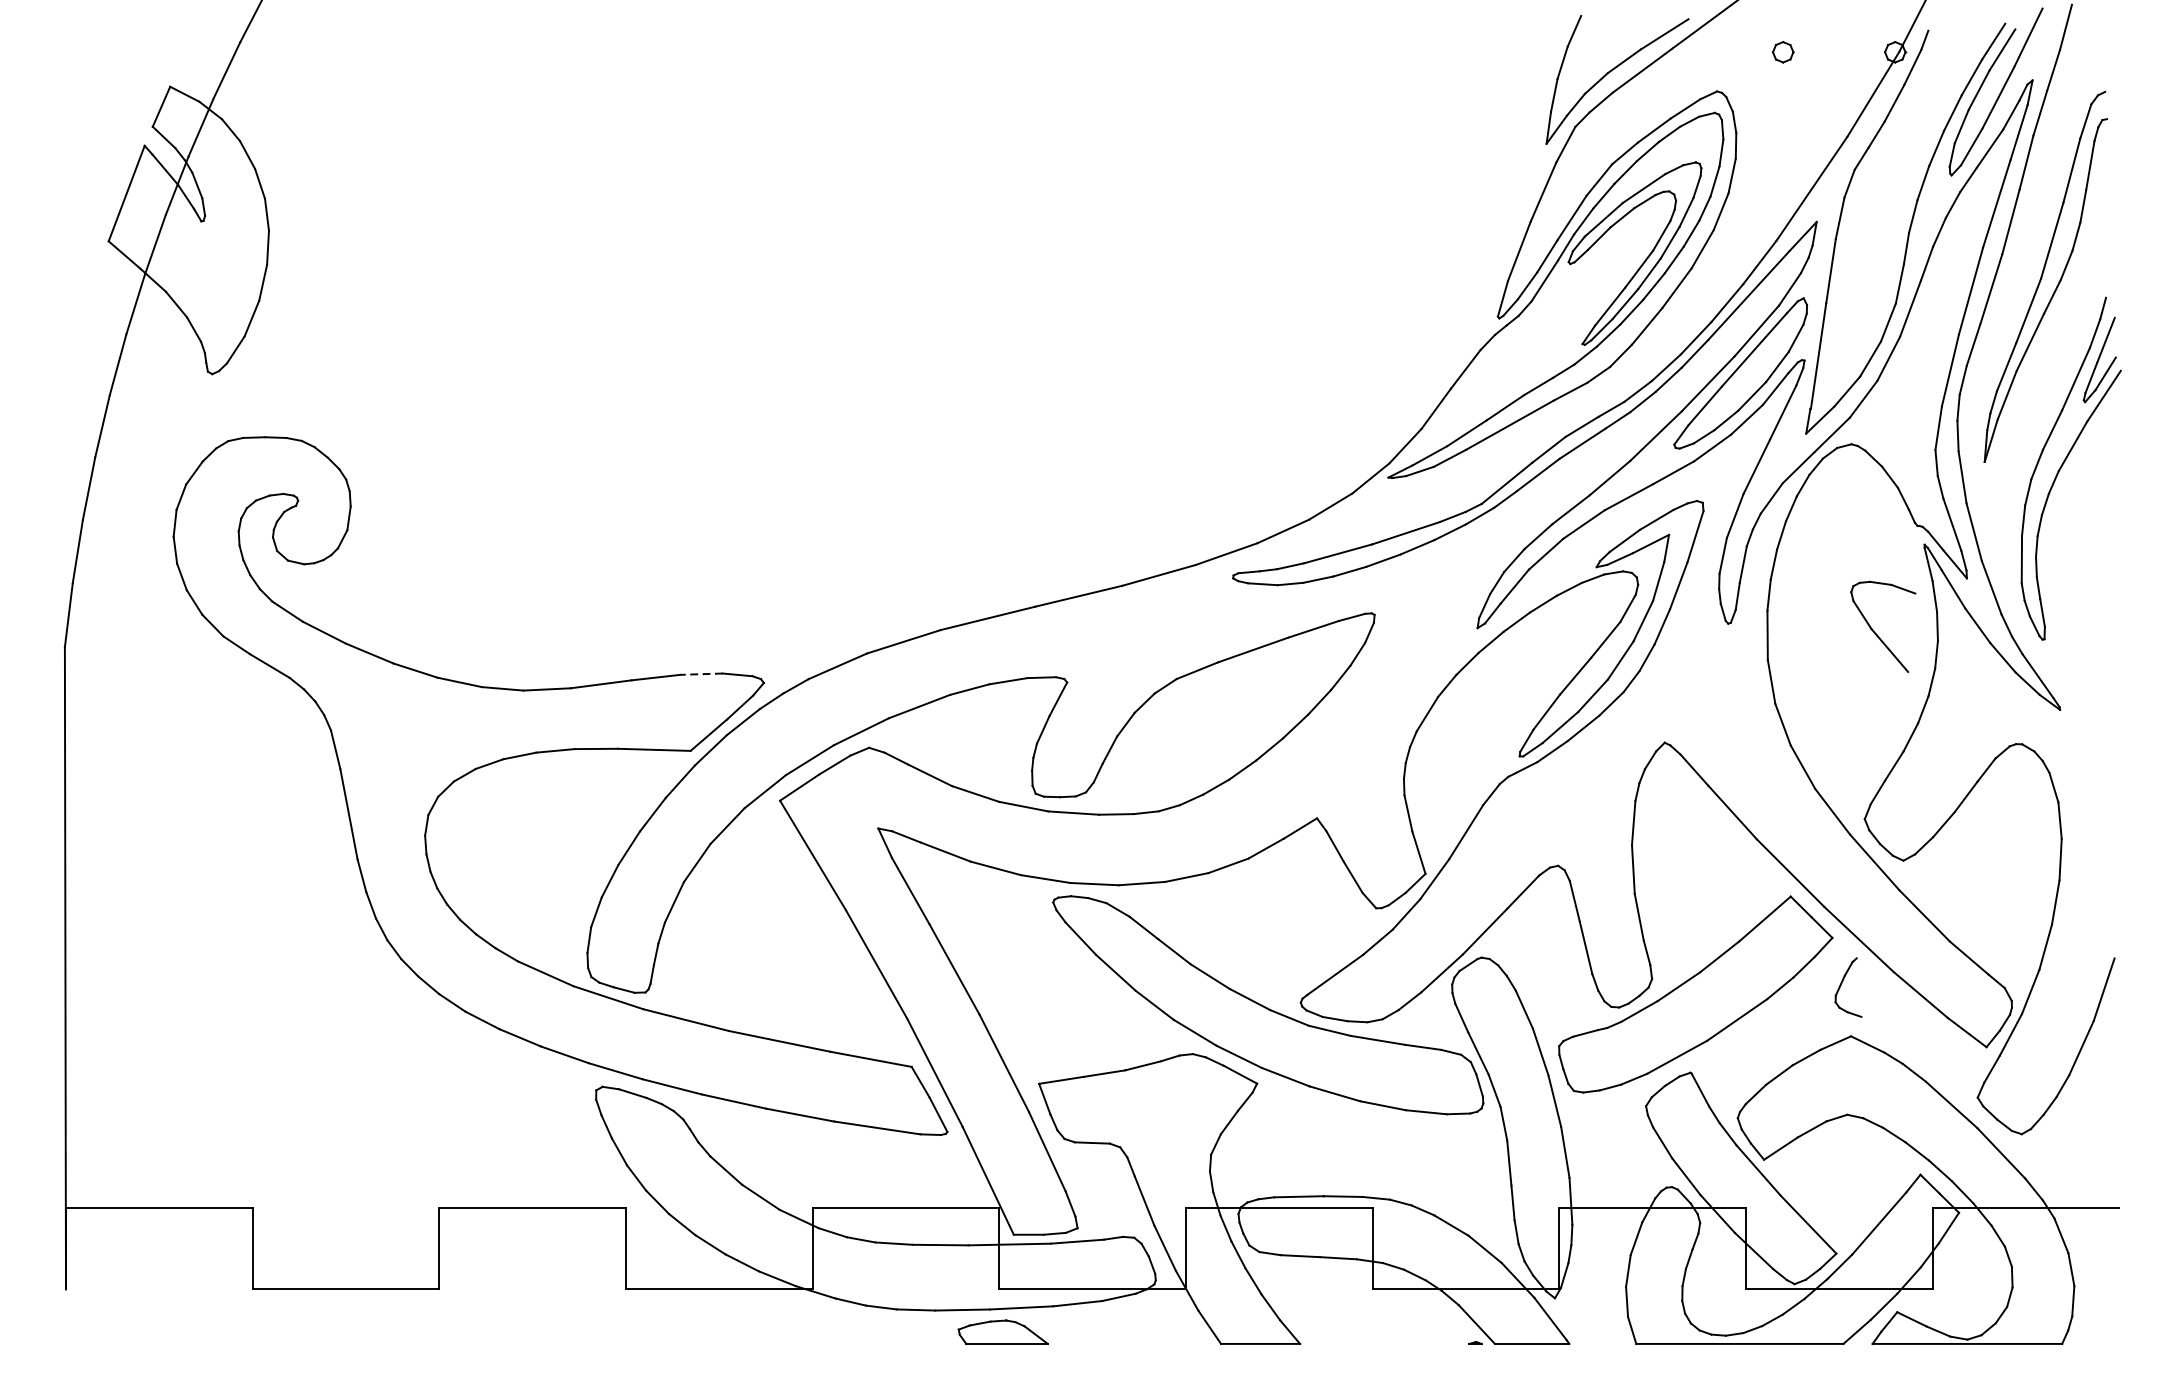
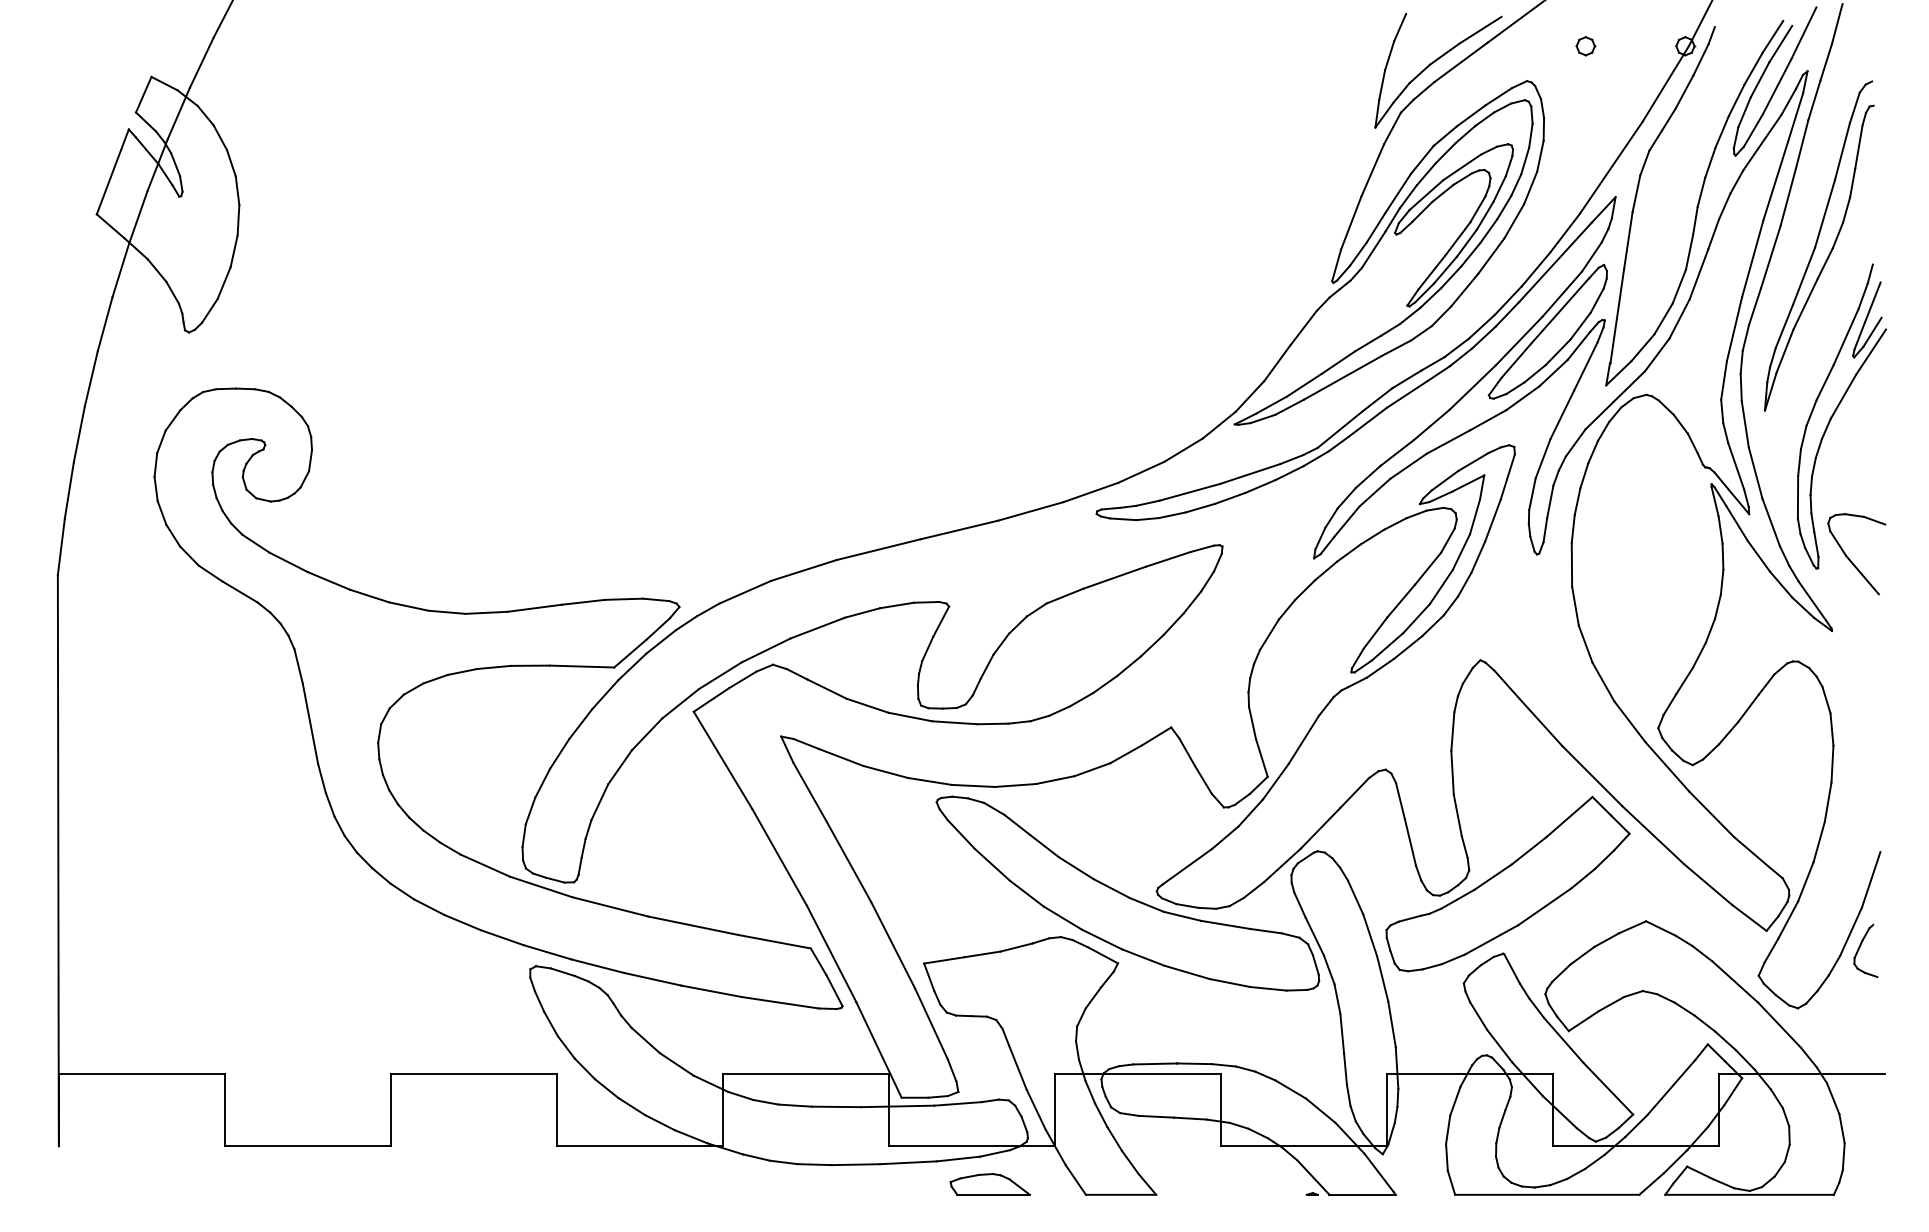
part: (1876, 632) -> (1850, 559), moved
line: (702, 674) -> (624, 599), dashed -> solid
part: (1848, 987) -> (1865, 950), moved
part: (1002, 1332) -> (989, 1184), moved

